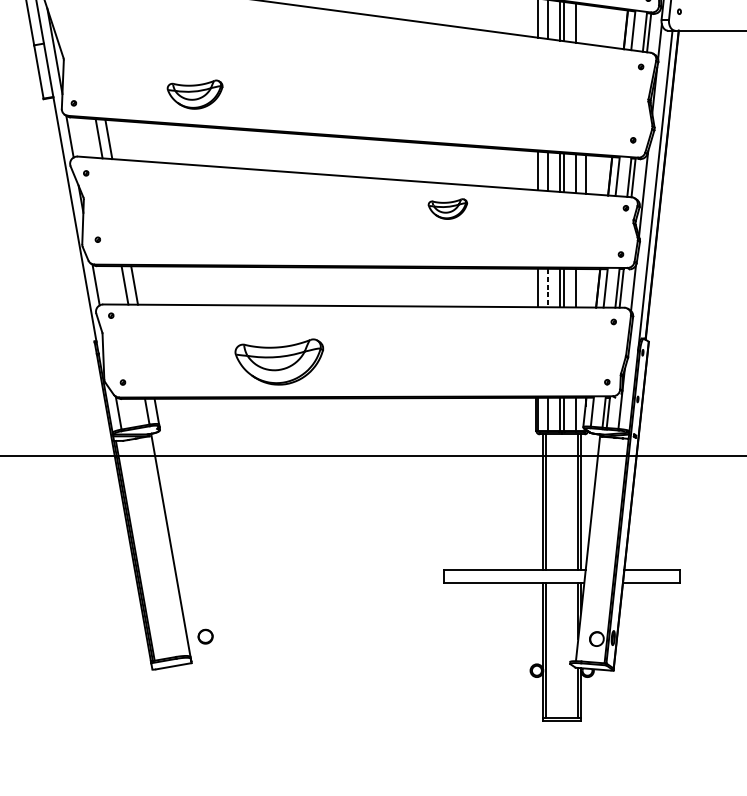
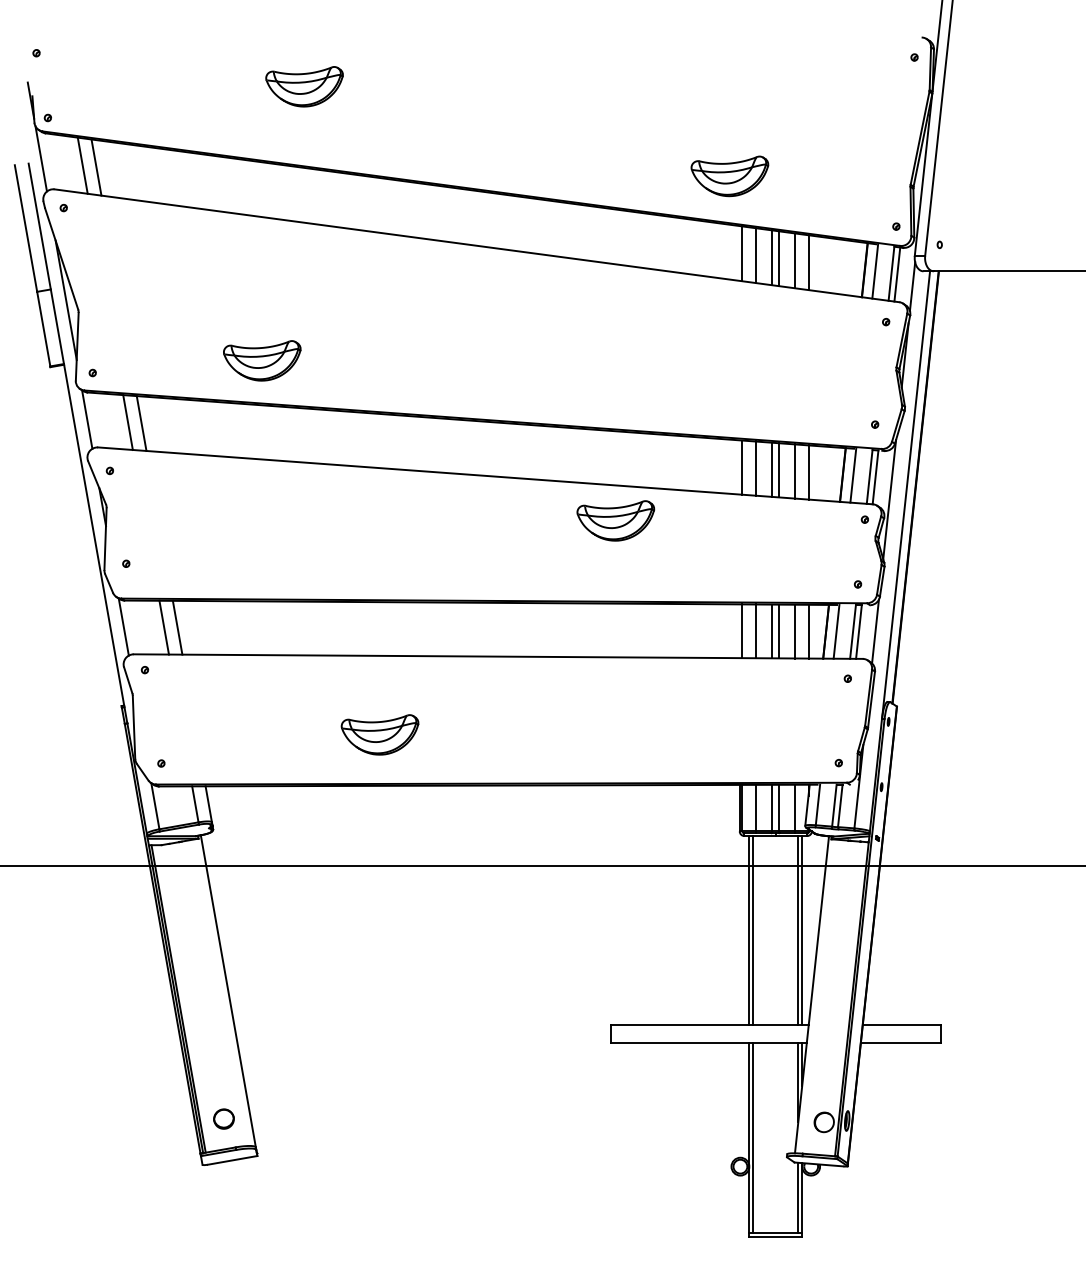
line: (585, 24) -> (808, 262), added
part: (447, 208) -> (615, 520), size x1.43
line: (547, 288) -> (755, 631), dashed -> solid
line: (585, 288) -> (808, 631), added
part: (278, 361) -> (379, 734), size x0.62
part: (205, 636) -> (223, 1118), moved

